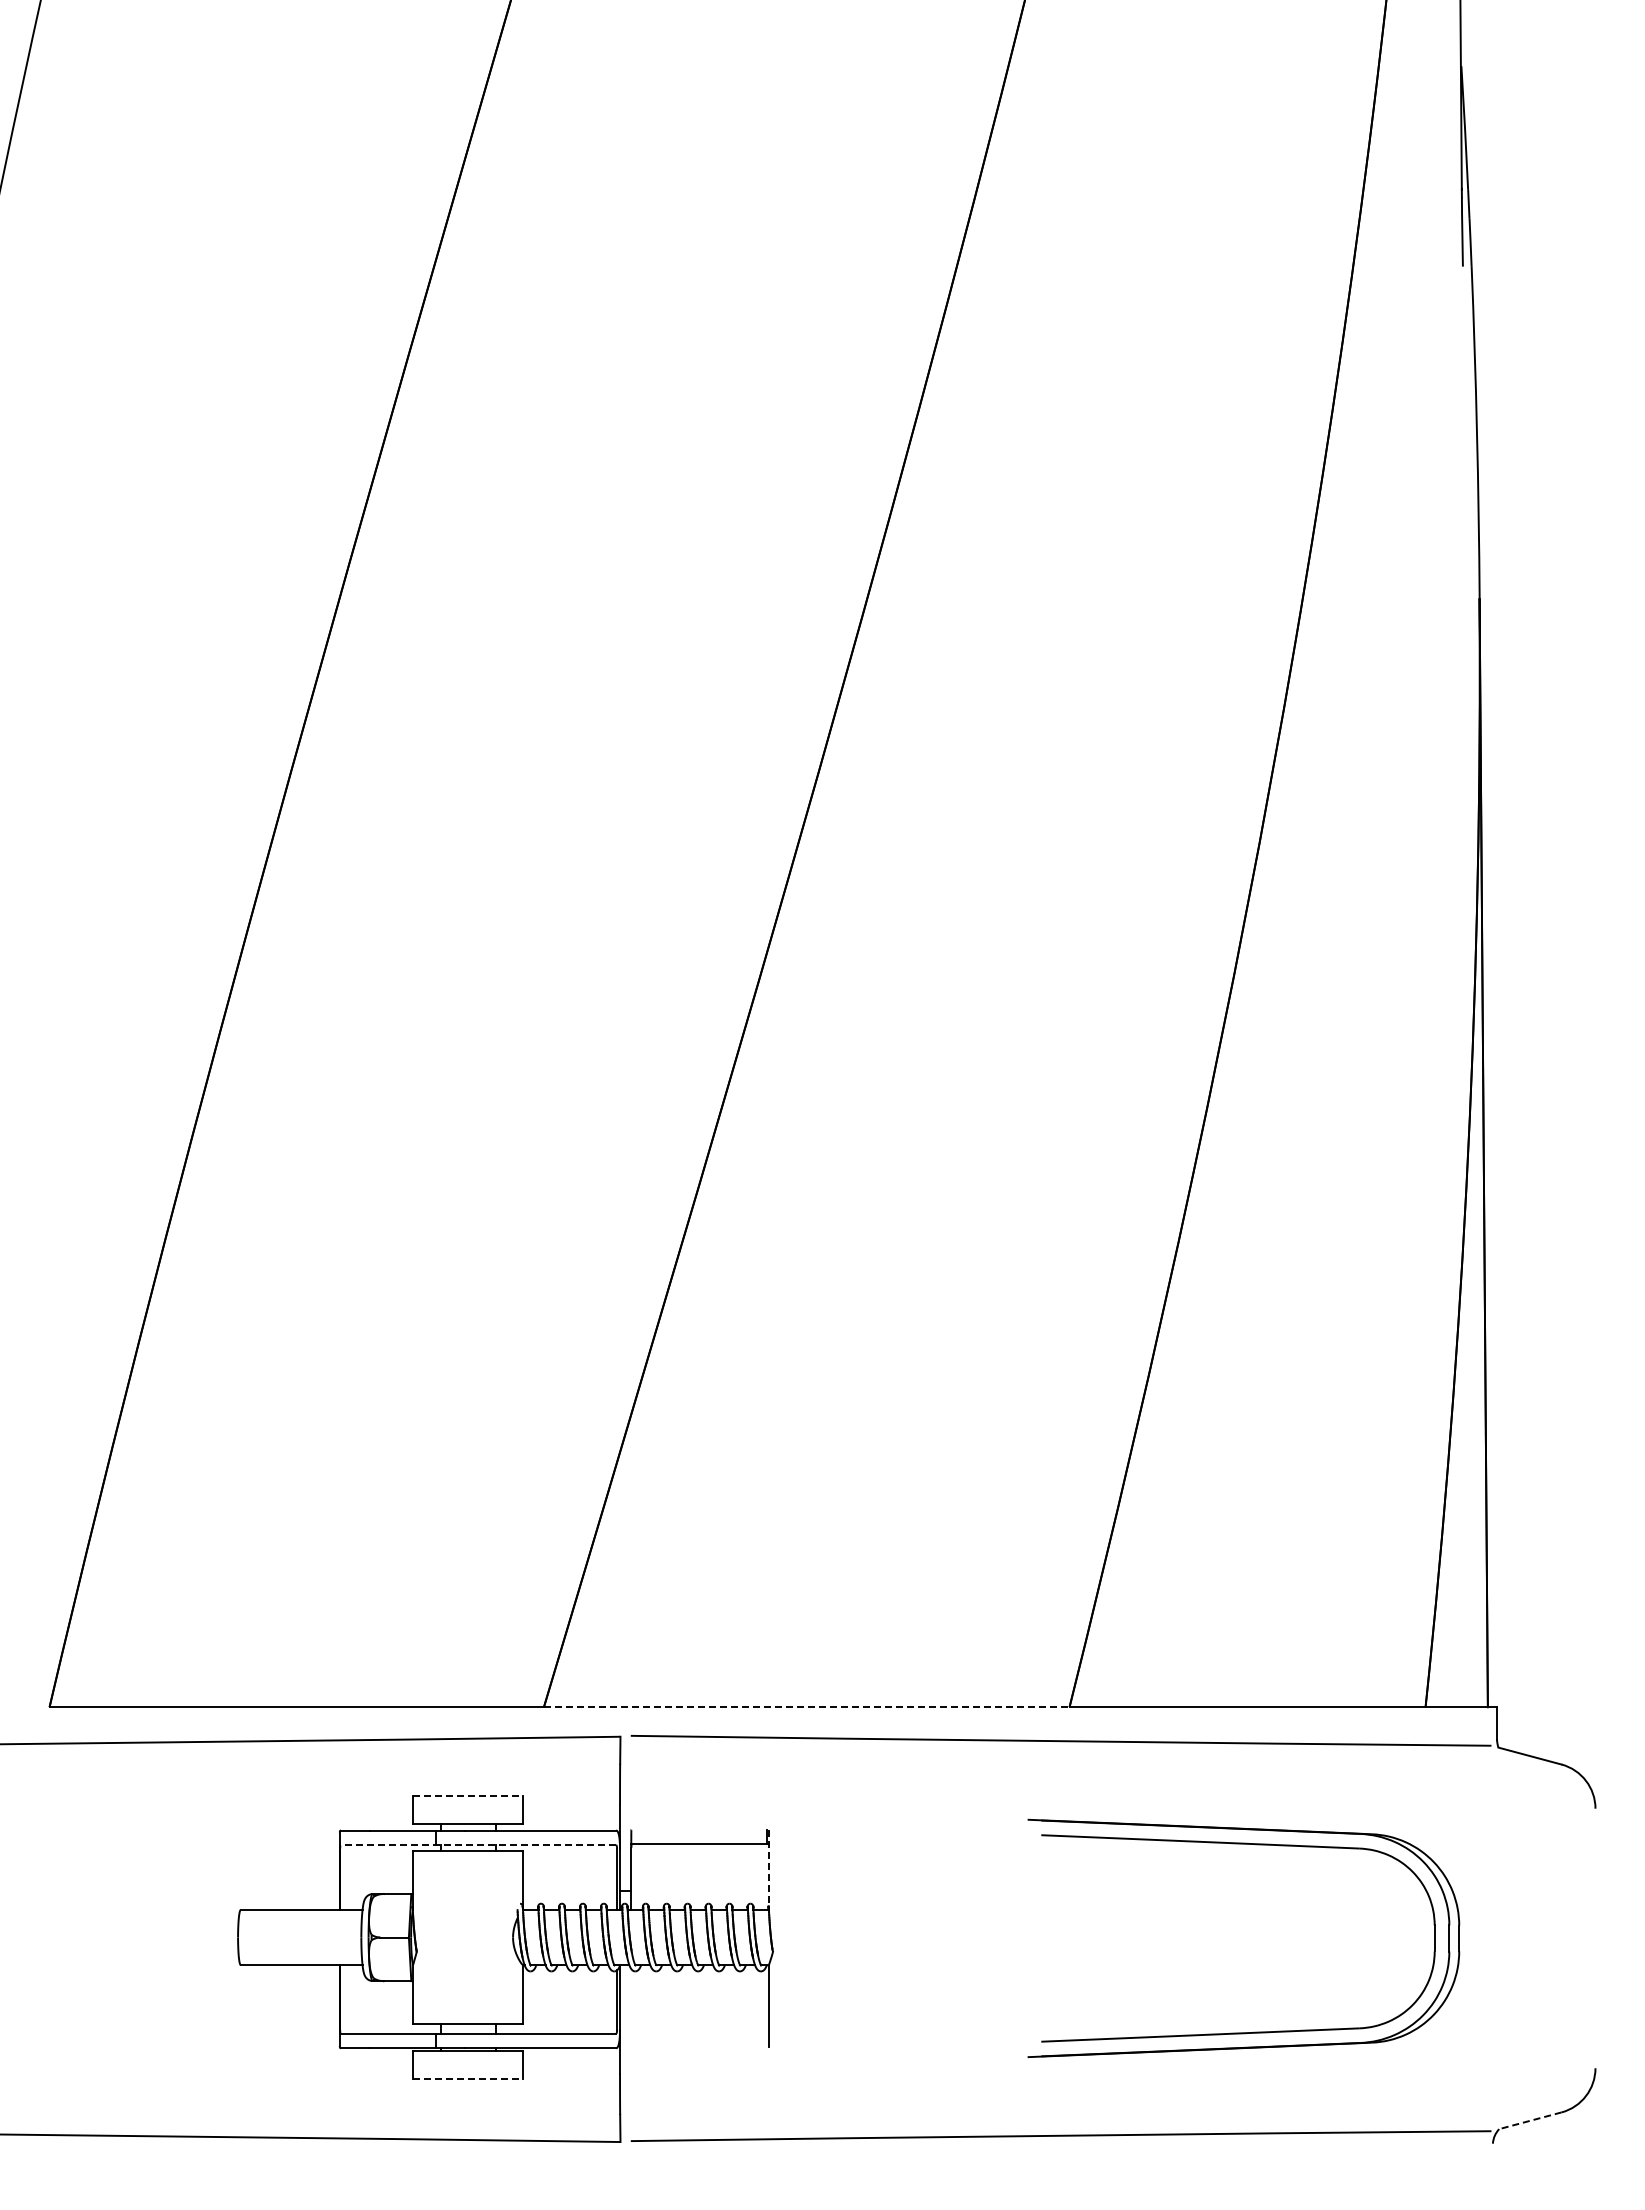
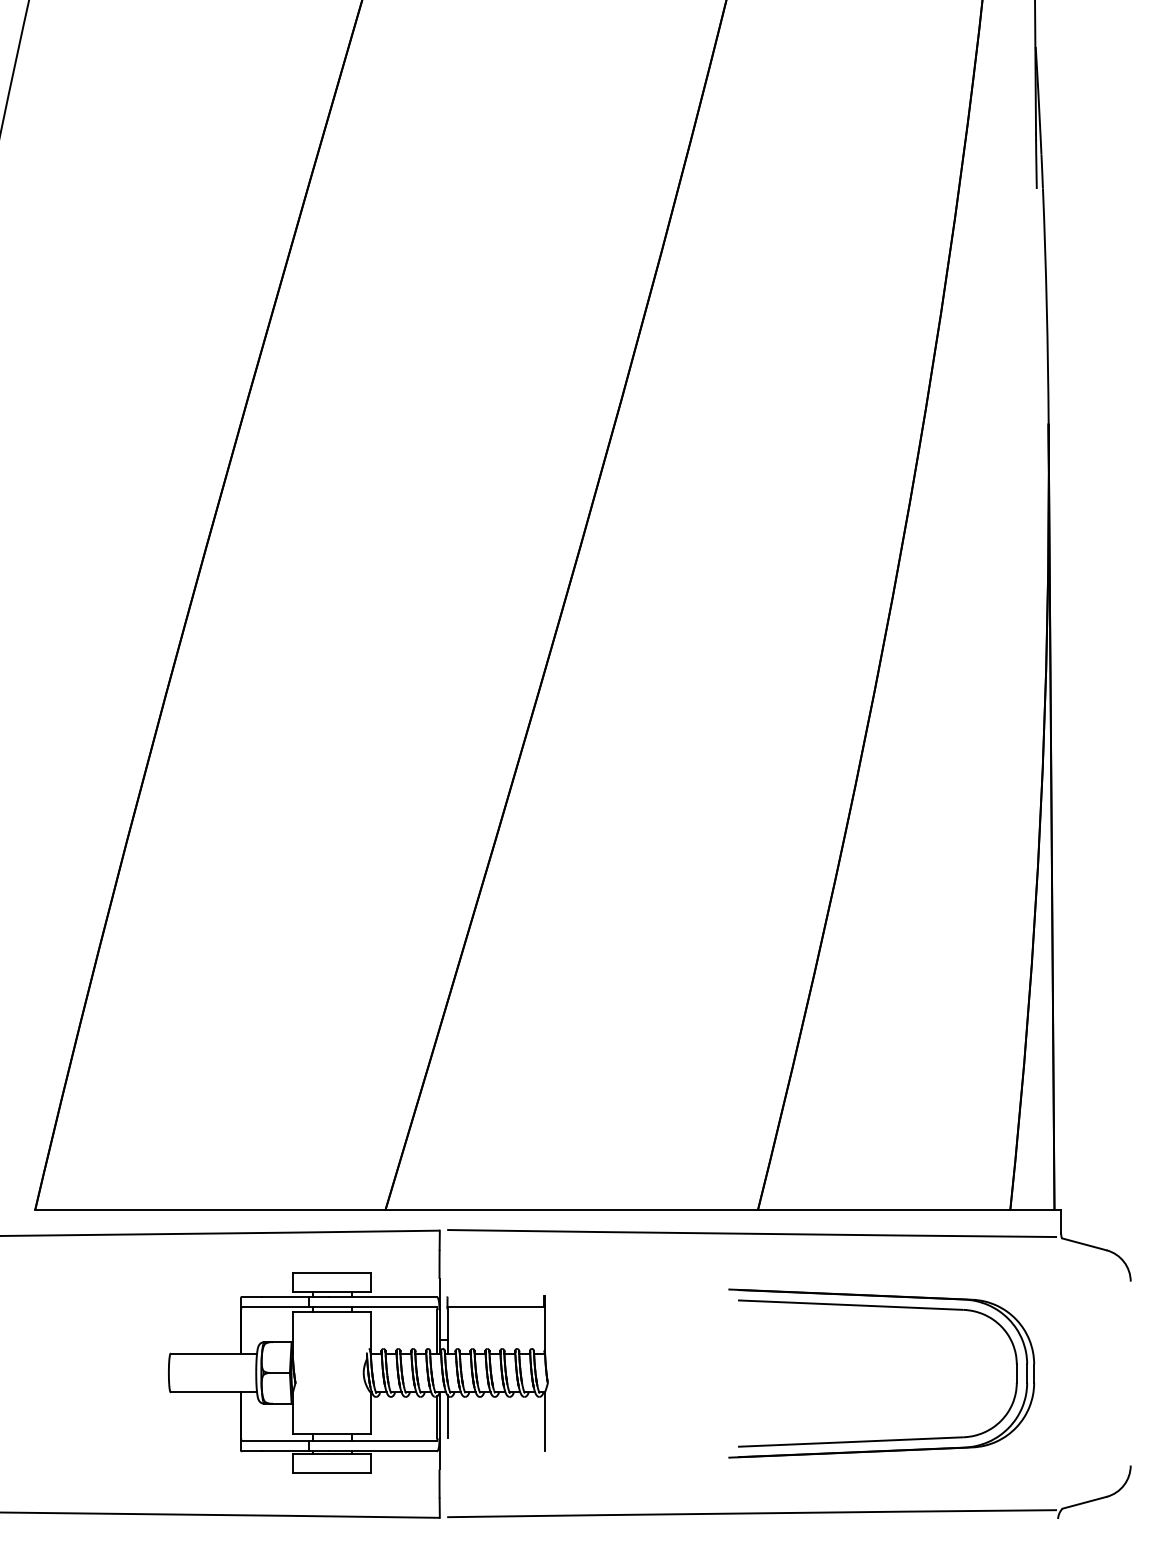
line: (806, 1707) -> (571, 1209), dashed -> solid
line: (468, 1796) -> (332, 1272), dashed -> solid
line: (478, 1845) -> (339, 1307), dashed -> solid
line: (768, 1869) -> (544, 1324), dashed -> solid
line: (631, 1999) -> (447, 1416), added
line: (468, 2078) -> (332, 1472), dashed -> solid
line: (1529, 2120) -> (1083, 1502), dashed -> solid

